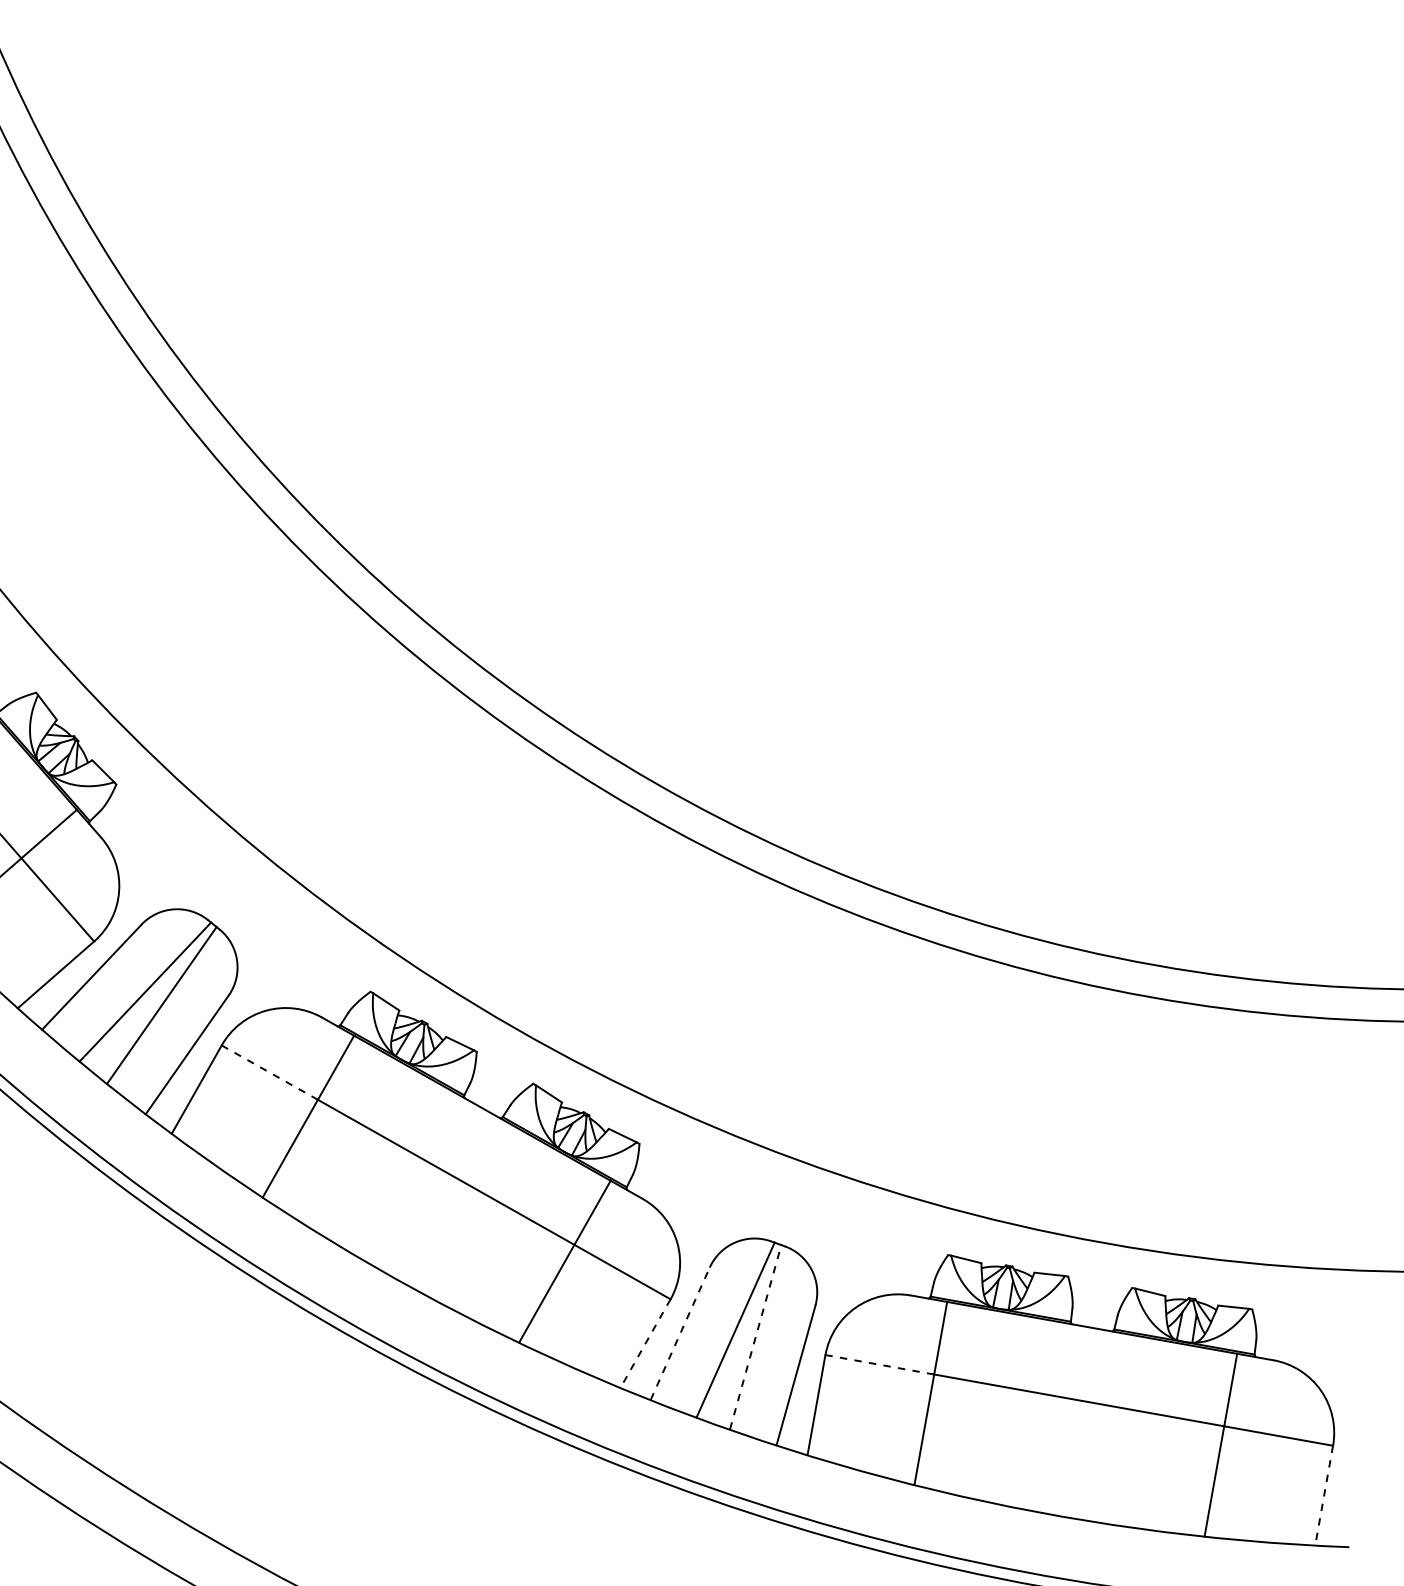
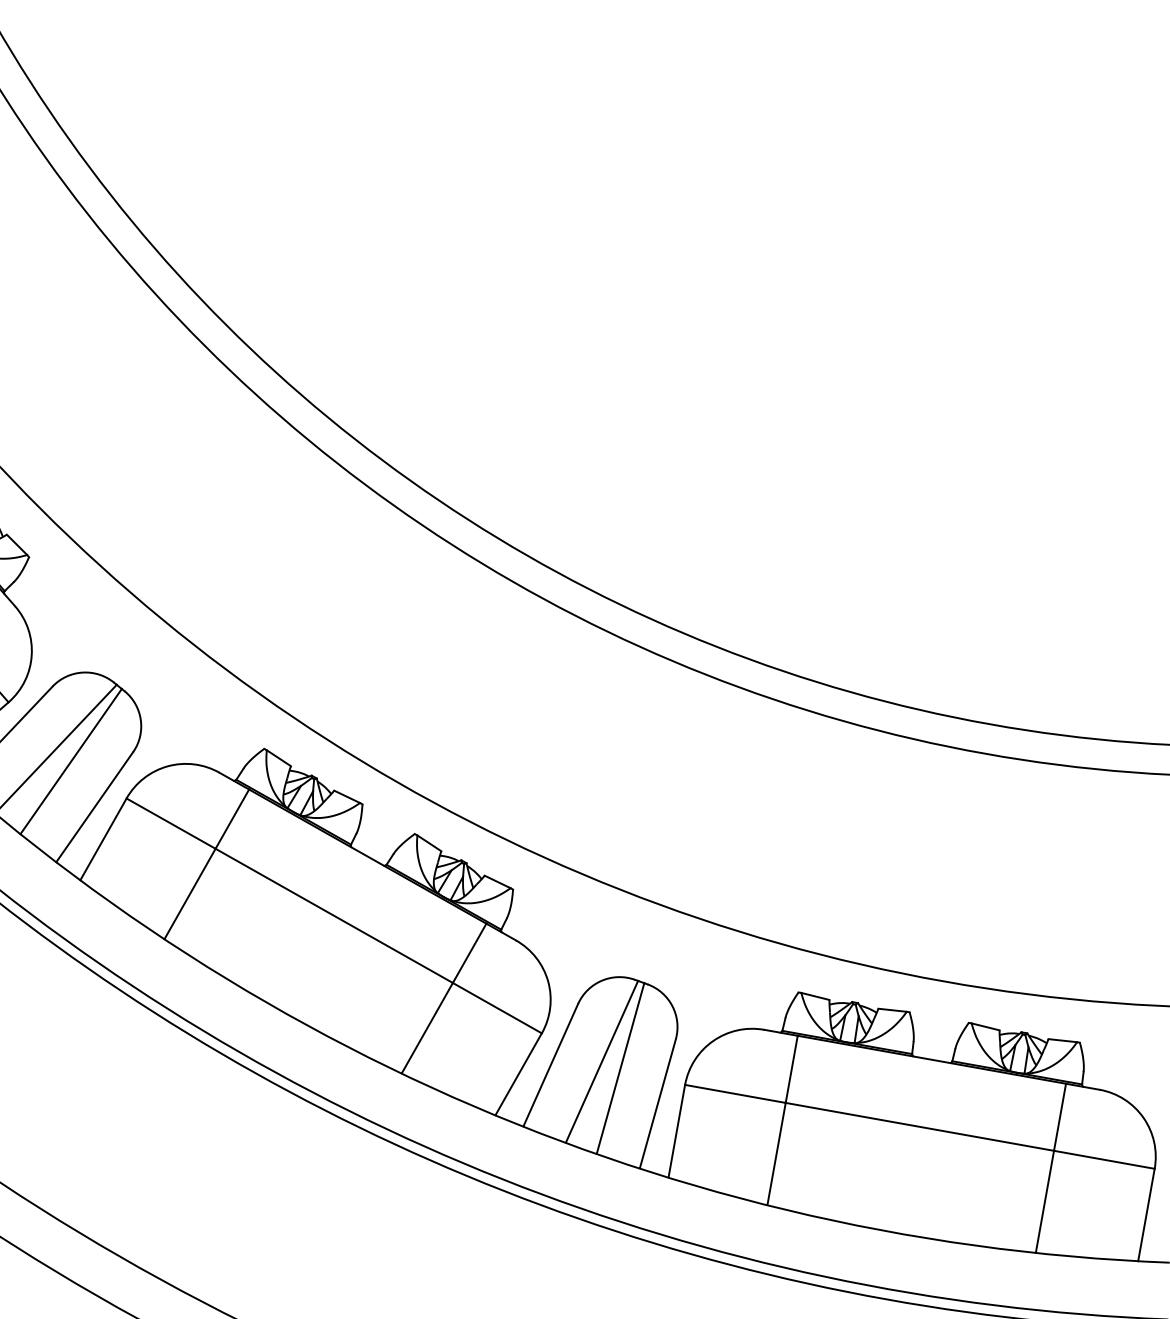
line: (270, 1072) -> (171, 823), dashed -> solid
line: (680, 1333) -> (551, 1064), dashed -> solid
line: (755, 1337) -> (620, 1068), dashed -> solid
line: (645, 1343) -> (518, 1074), dashed -> solid
line: (880, 1364) -> (736, 1093), dashed -> solid
line: (1324, 1495) -> (1146, 1214), dashed -> solid

